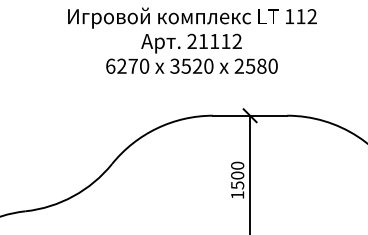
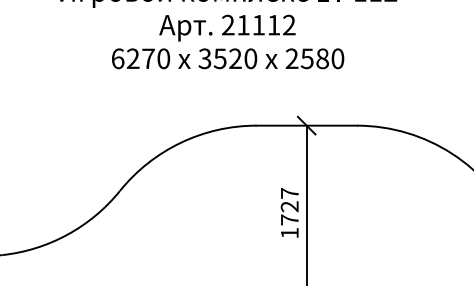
text: (237, 175) -> (289, 206), 1500 -> 1727

